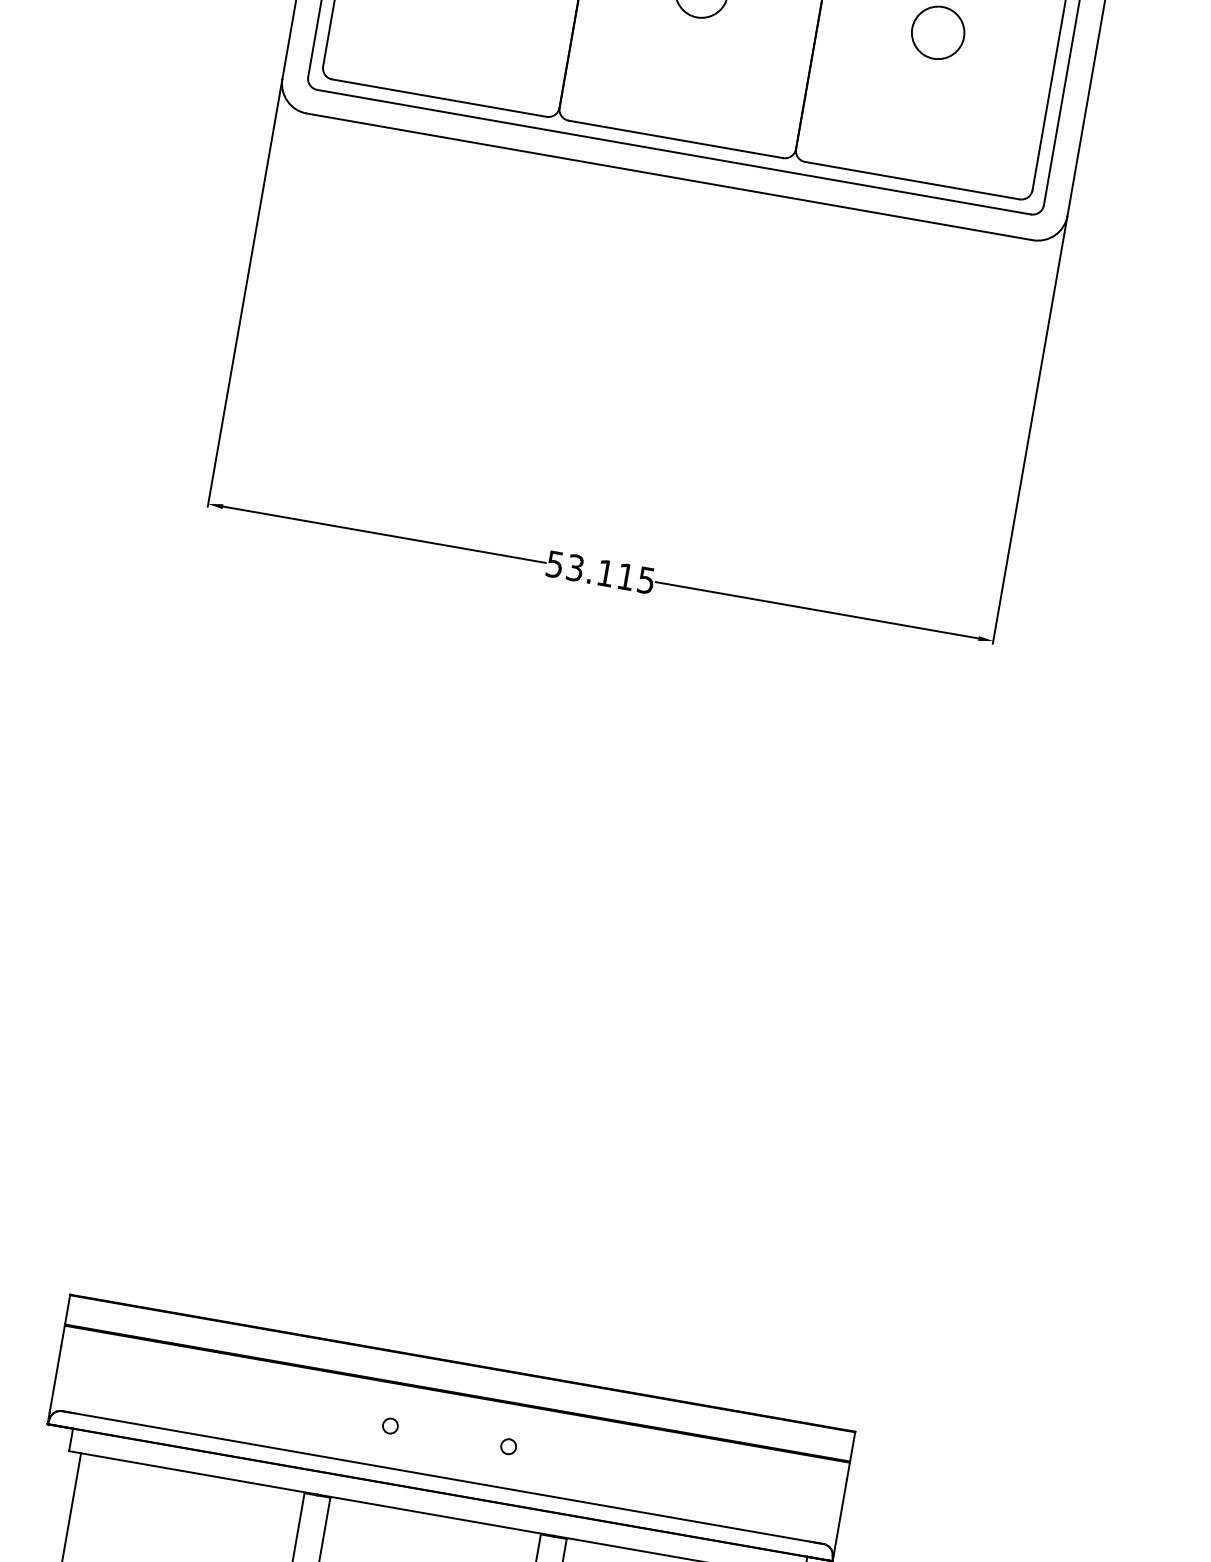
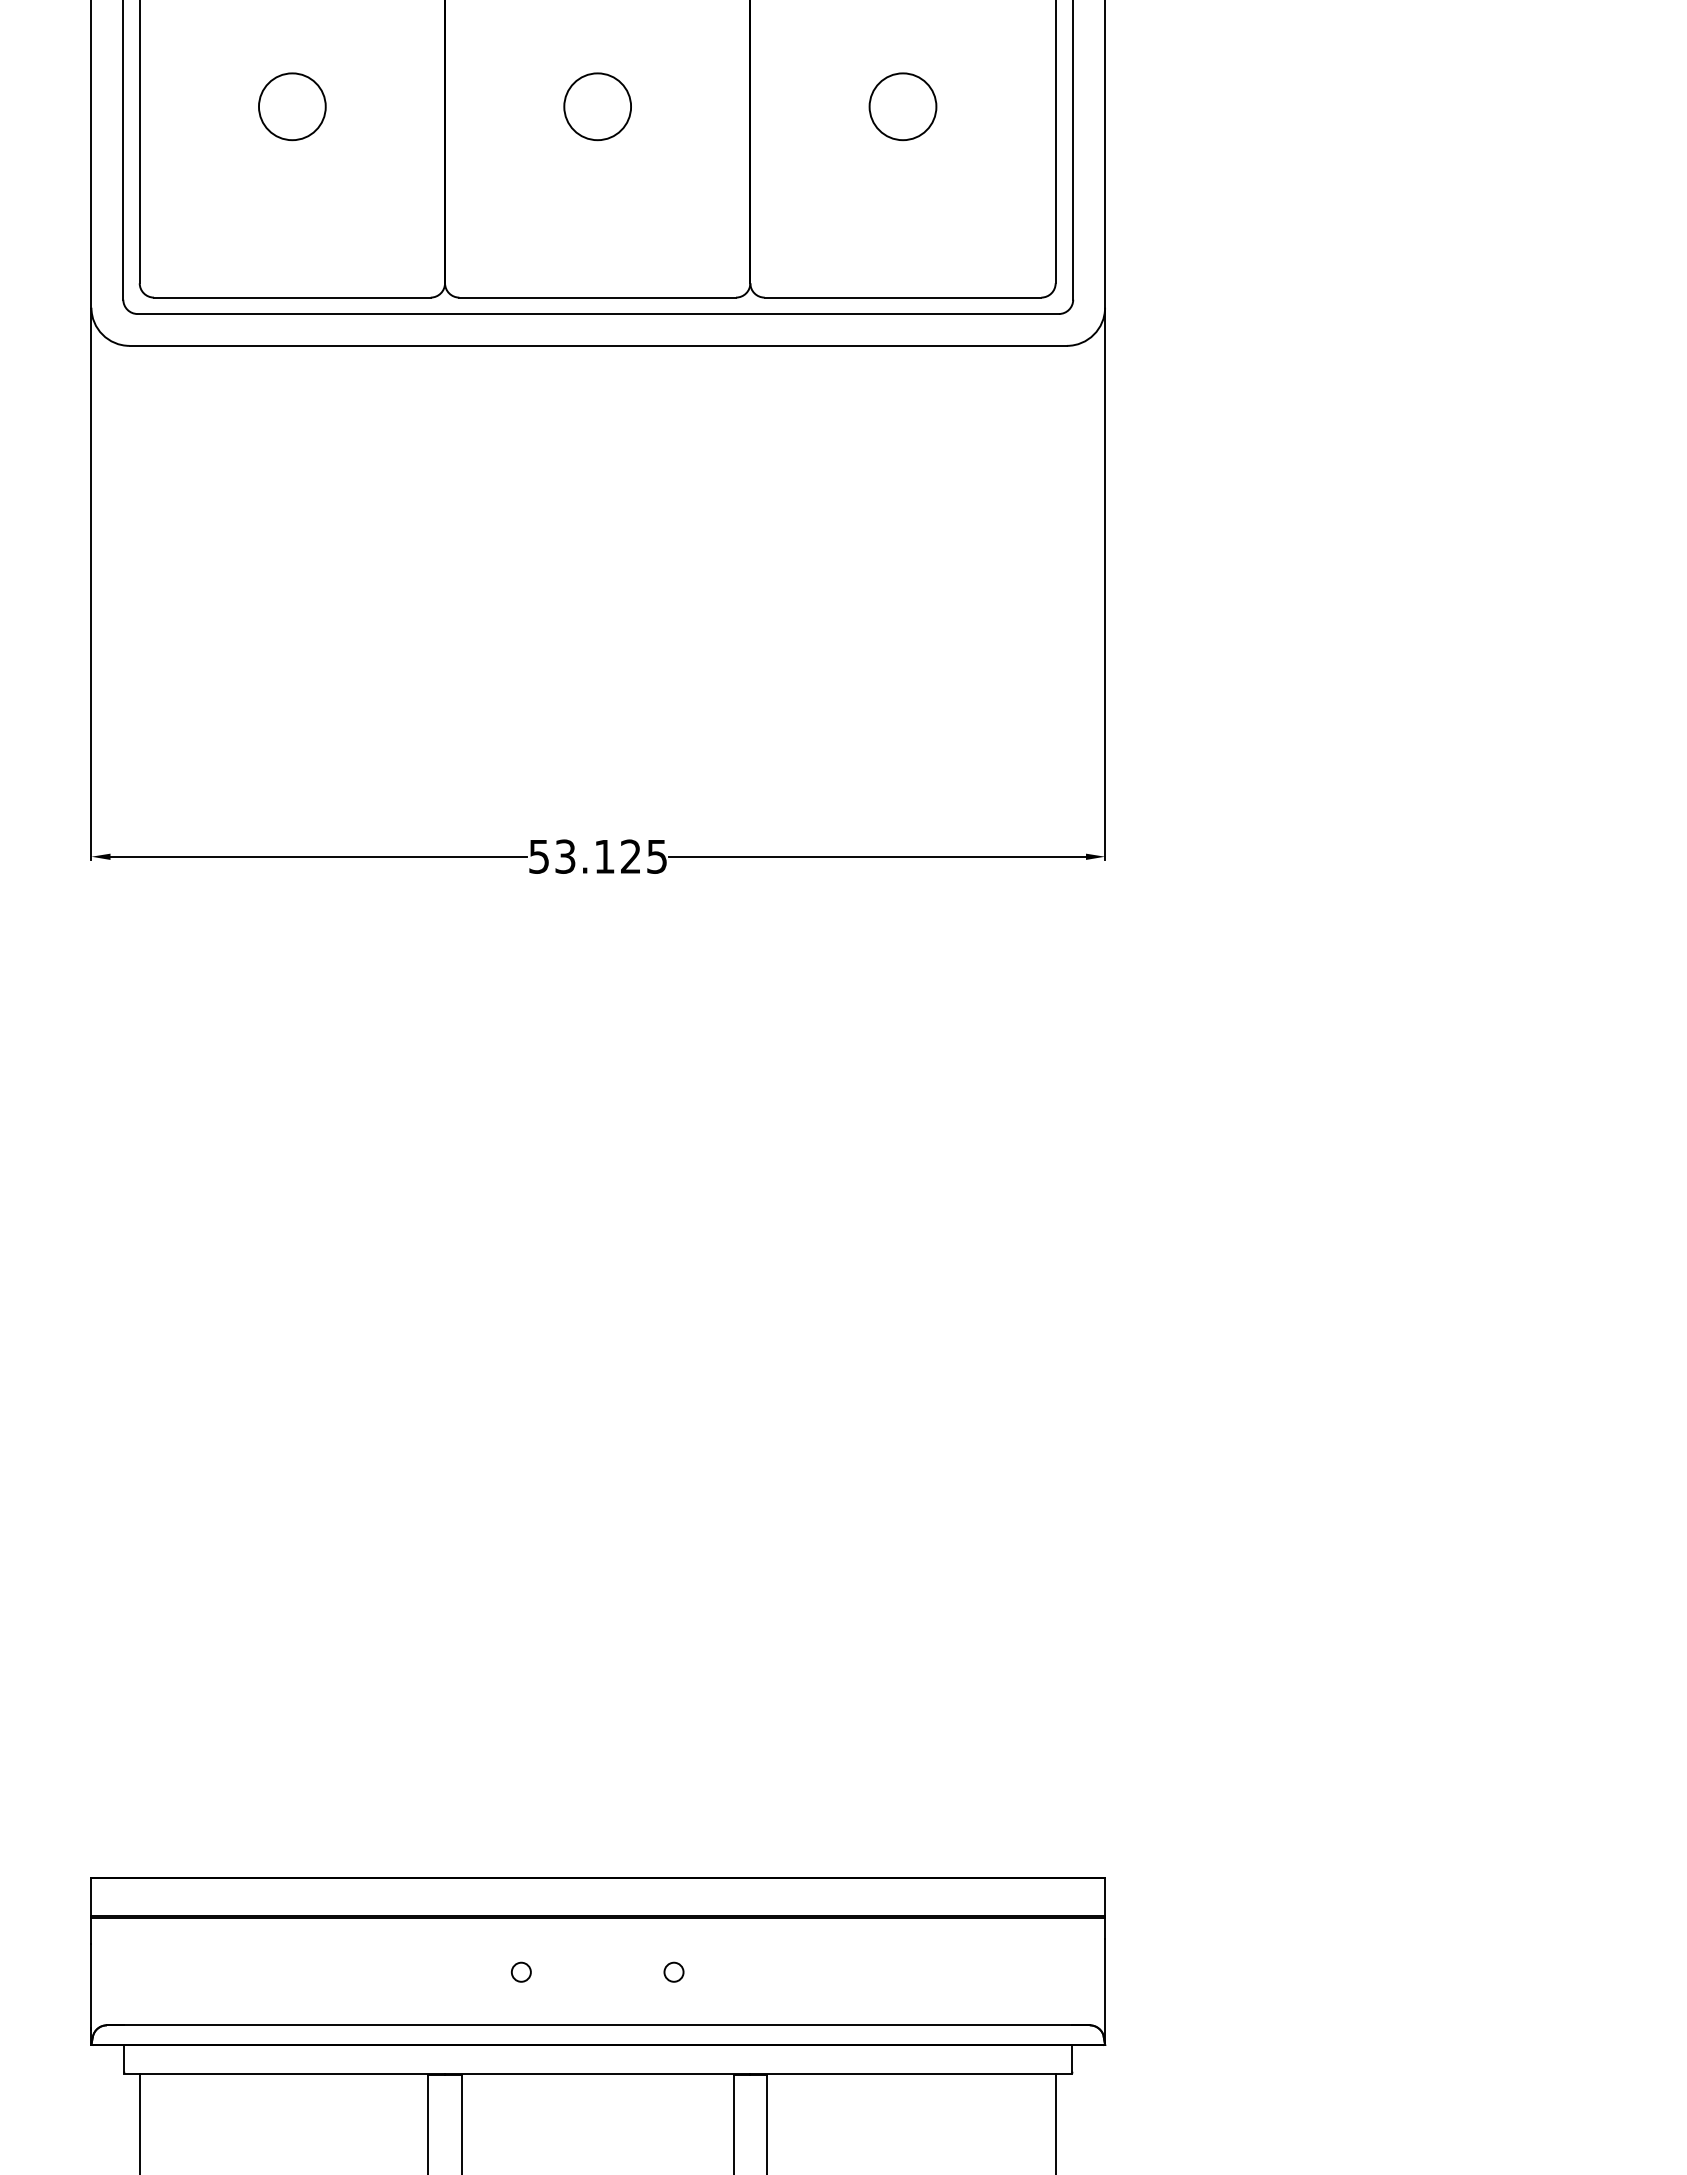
text: (625, 576) -> (630, 856), 53.115 -> 53.125

